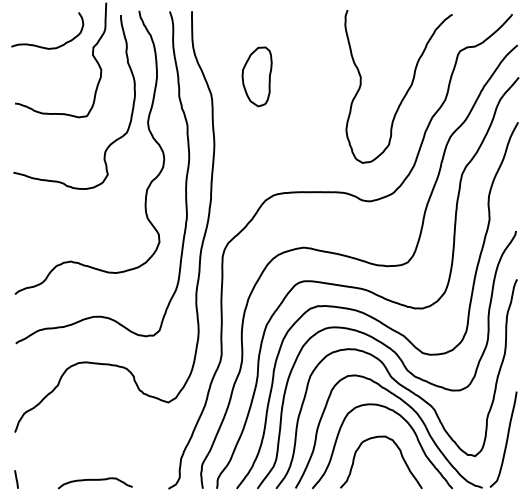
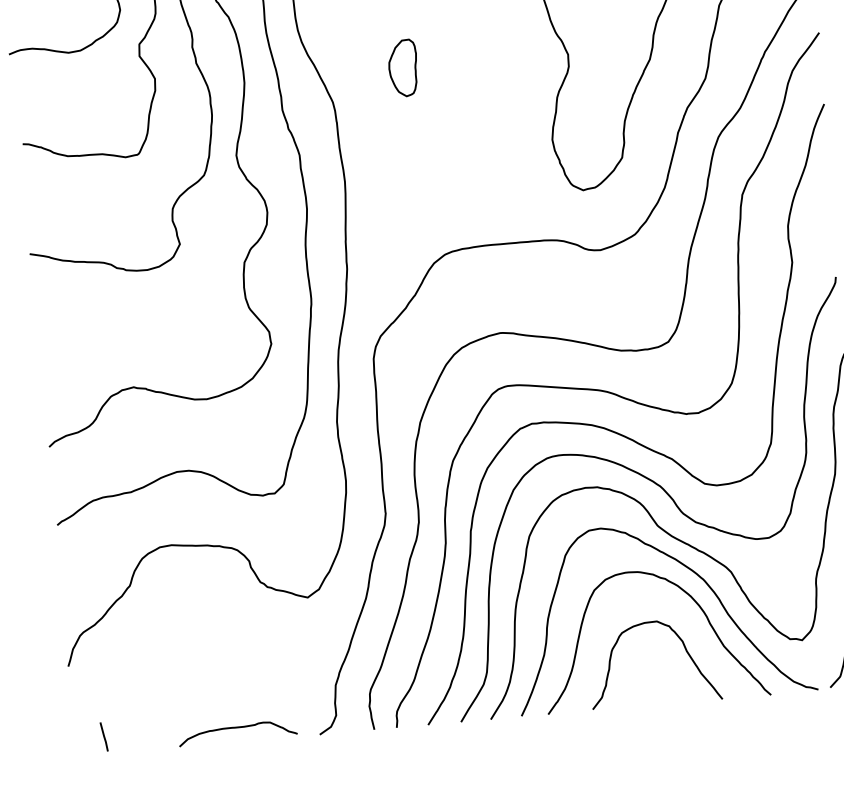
part: (256, 76) -> (402, 67), size x0.6
line: (16, 479) -> (104, 736), moved
curve: (94, 480) -> (236, 728), moved

